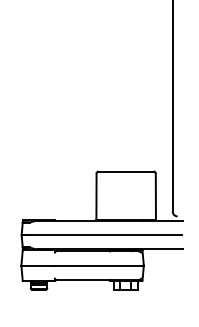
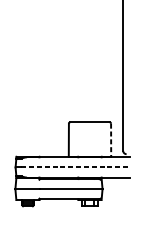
line: (155, 197) -> (110, 140), solid -> dashed
line: (106, 235) -> (75, 167), solid -> dashed

